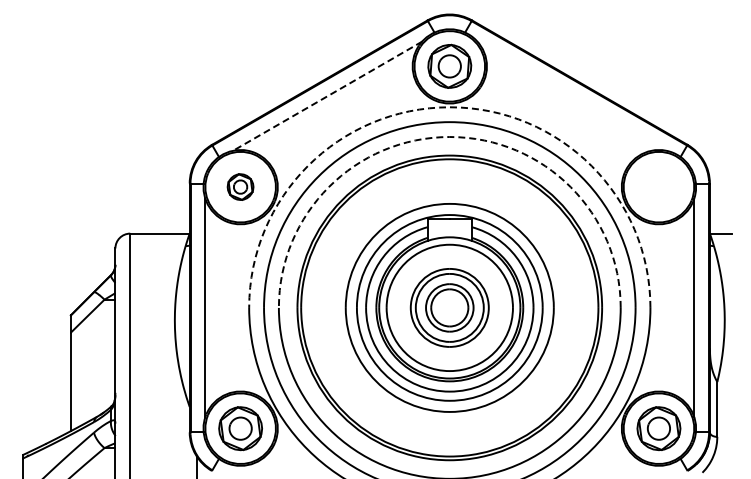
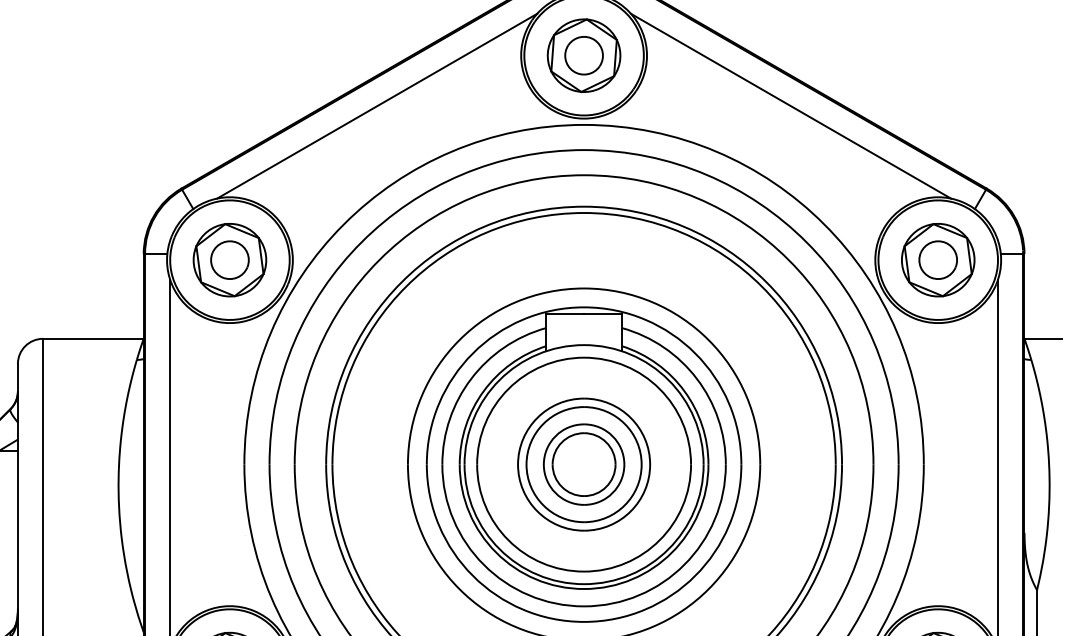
line: (571, 95) -> (790, 104), added
line: (327, 96) -> (377, 106), dashed -> solid
arc: (449, 107) -> (583, 125), dashed -> solid
arc: (449, 137) -> (583, 176), dashed -> solid
part: (240, 186) -> (229, 259), size x1.67
part: (658, 186) -> (937, 259), added

